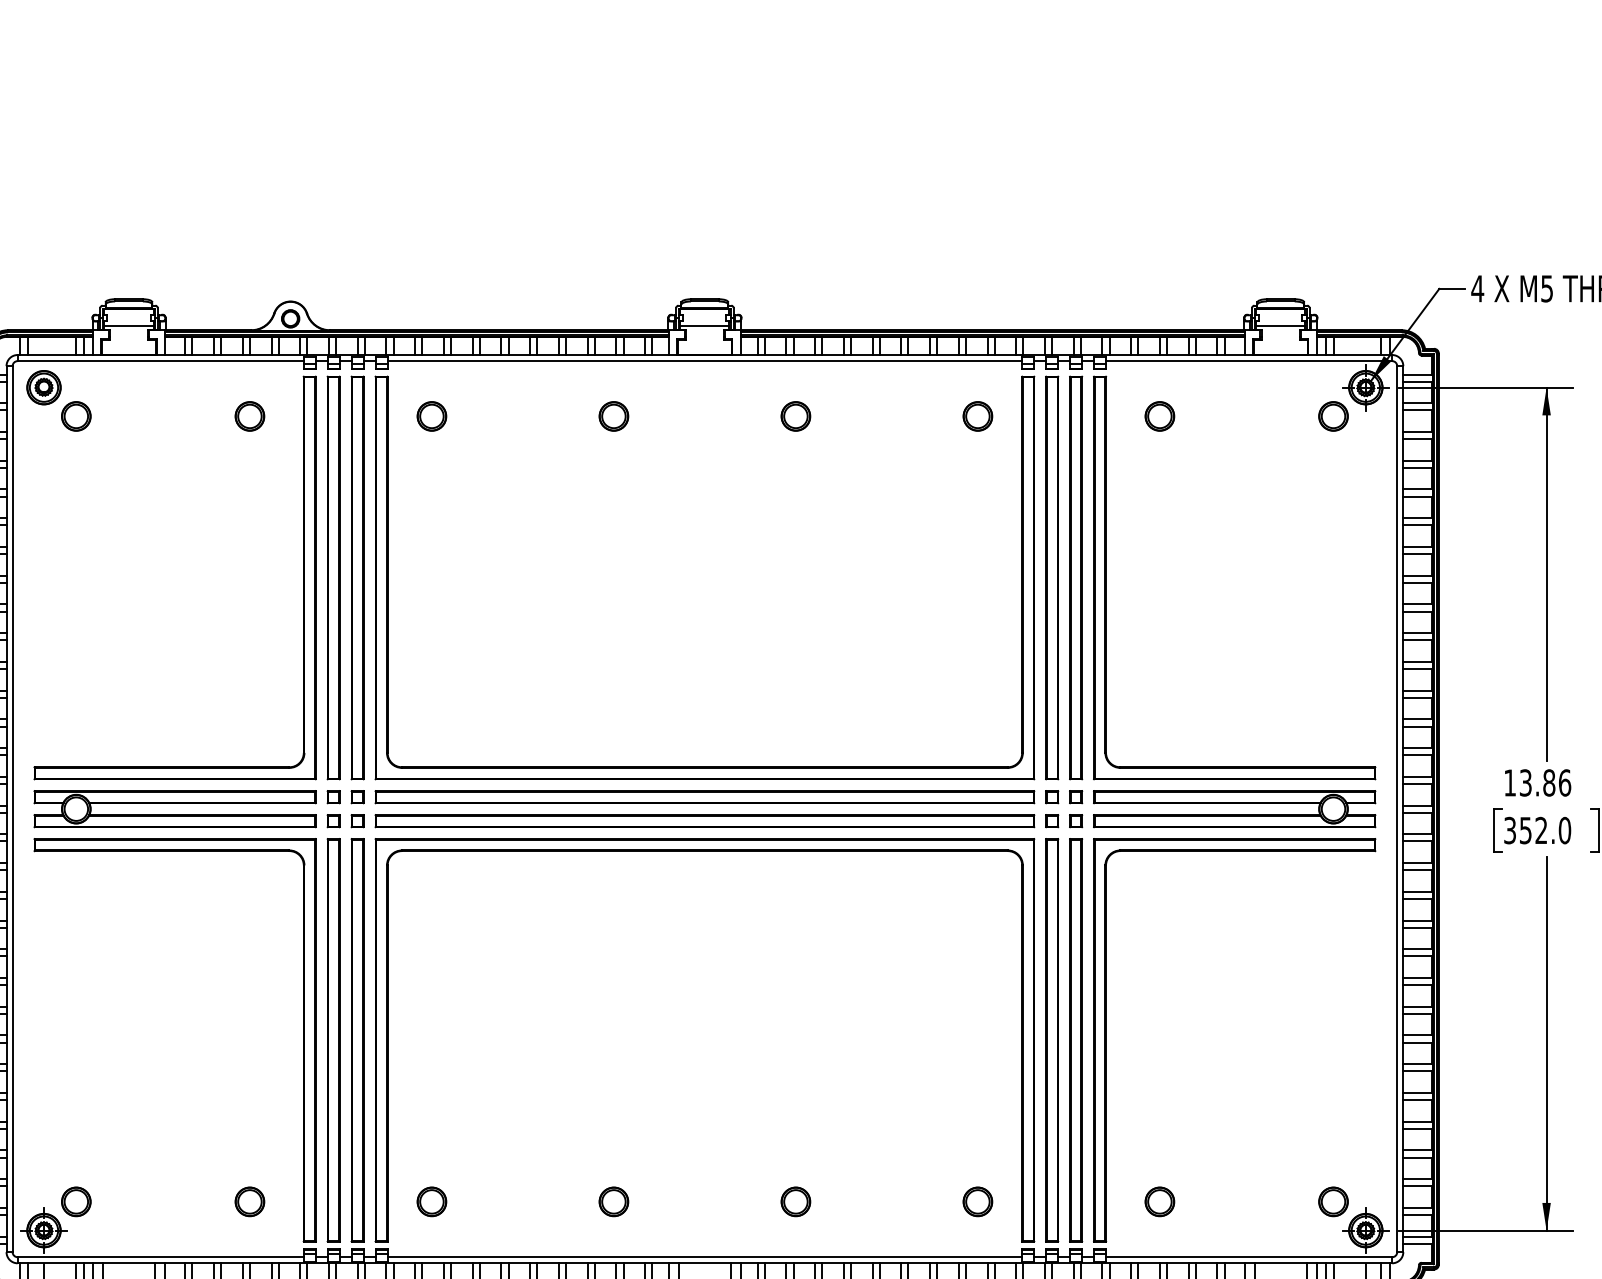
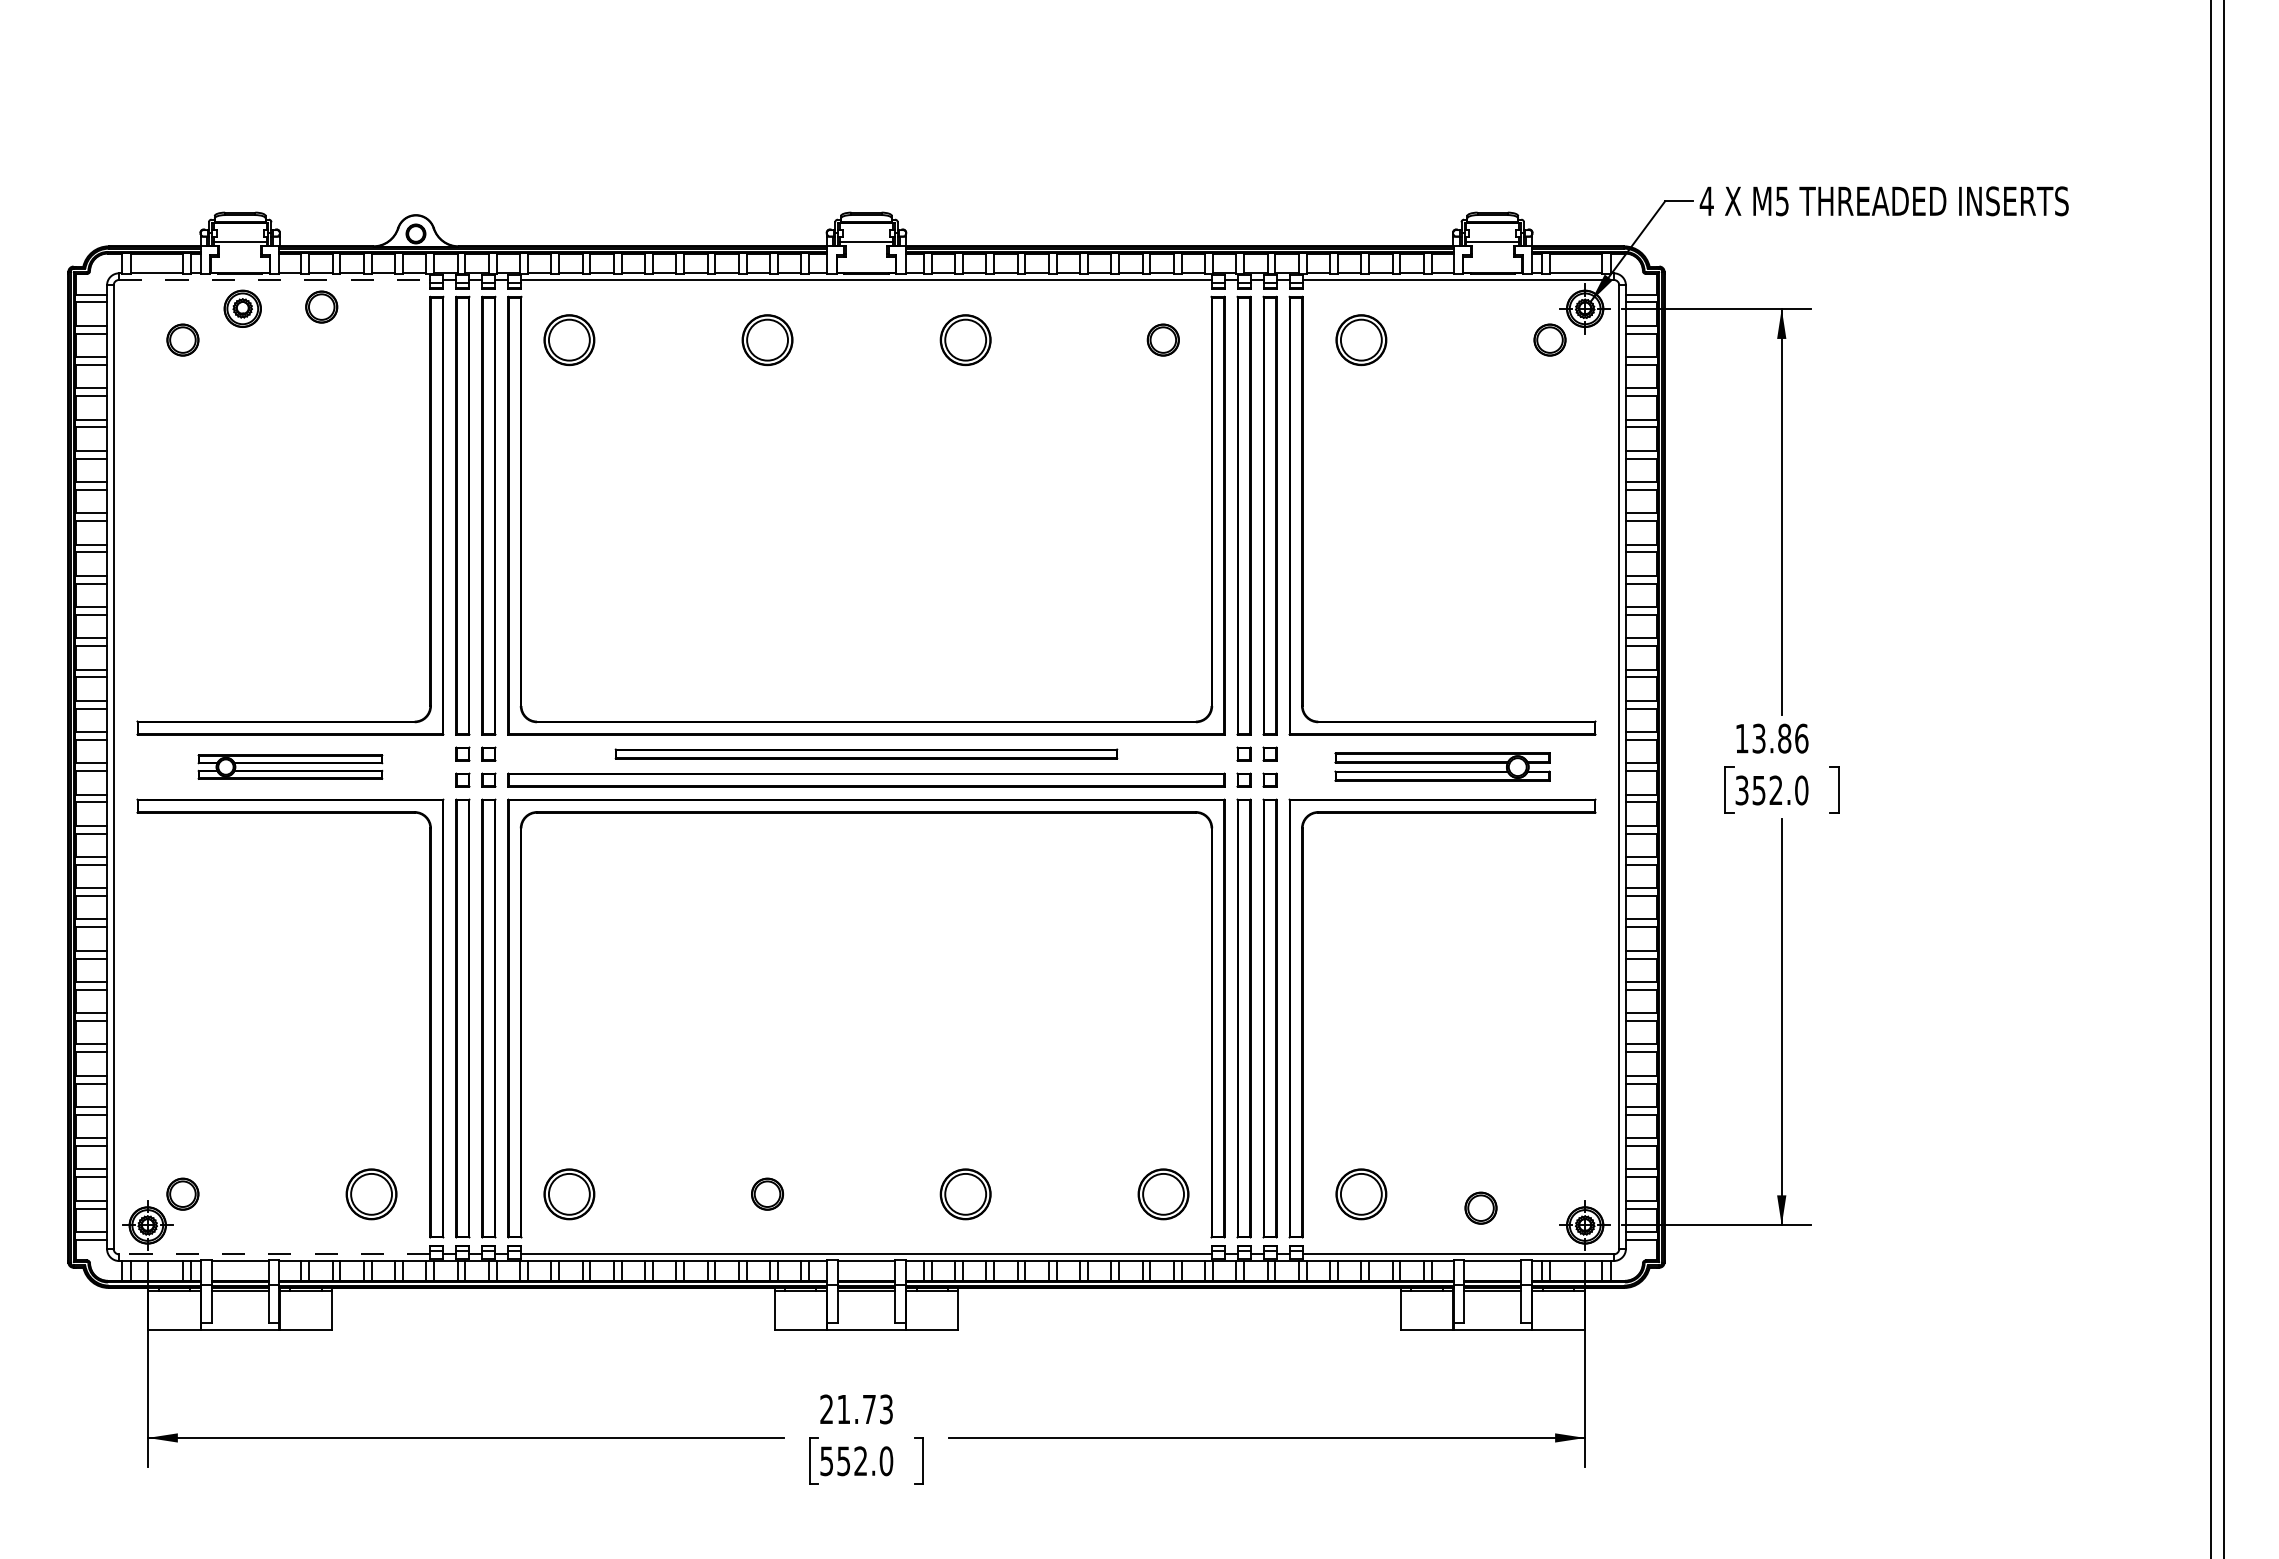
line: (160, 360) -> (274, 279), solid -> dashed
part: (43, 387) -> (242, 308), moved
part: (249, 415) -> (321, 306), moved
part: (431, 415) -> (569, 339), size x1.6
part: (613, 415) -> (767, 339), size x1.6
part: (795, 415) -> (964, 339), size x1.6
part: (1159, 415) -> (1360, 339), size x1.6
part: (704, 796) -> (866, 753), size x0.7
part: (175, 808) -> (290, 766), size x0.6
part: (1234, 808) -> (1442, 766), size x0.7
part: (249, 1201) -> (371, 1193), size x1.6
part: (431, 1201) -> (569, 1193), size x1.6
part: (795, 1201) -> (964, 1193), size x1.6
part: (977, 1201) -> (1162, 1193), size x1.6
part: (1159, 1201) -> (1360, 1193), size x1.6
part: (1333, 1201) -> (1480, 1207), moved
line: (160, 1257) -> (274, 1254), solid -> dashed

